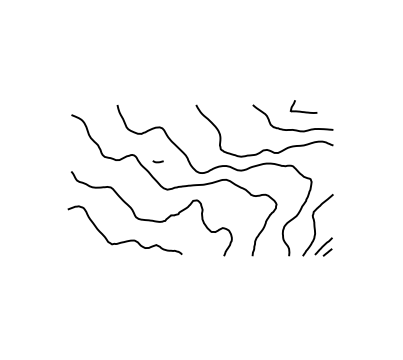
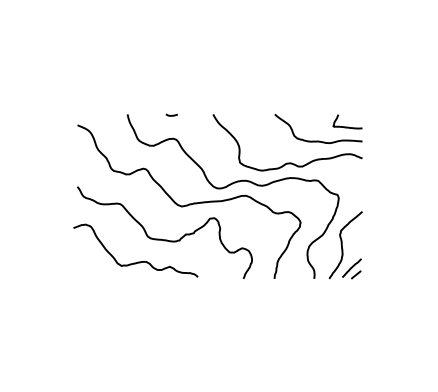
curve: (300, 110) -> (344, 125), moved
curve: (157, 161) -> (171, 114), moved

